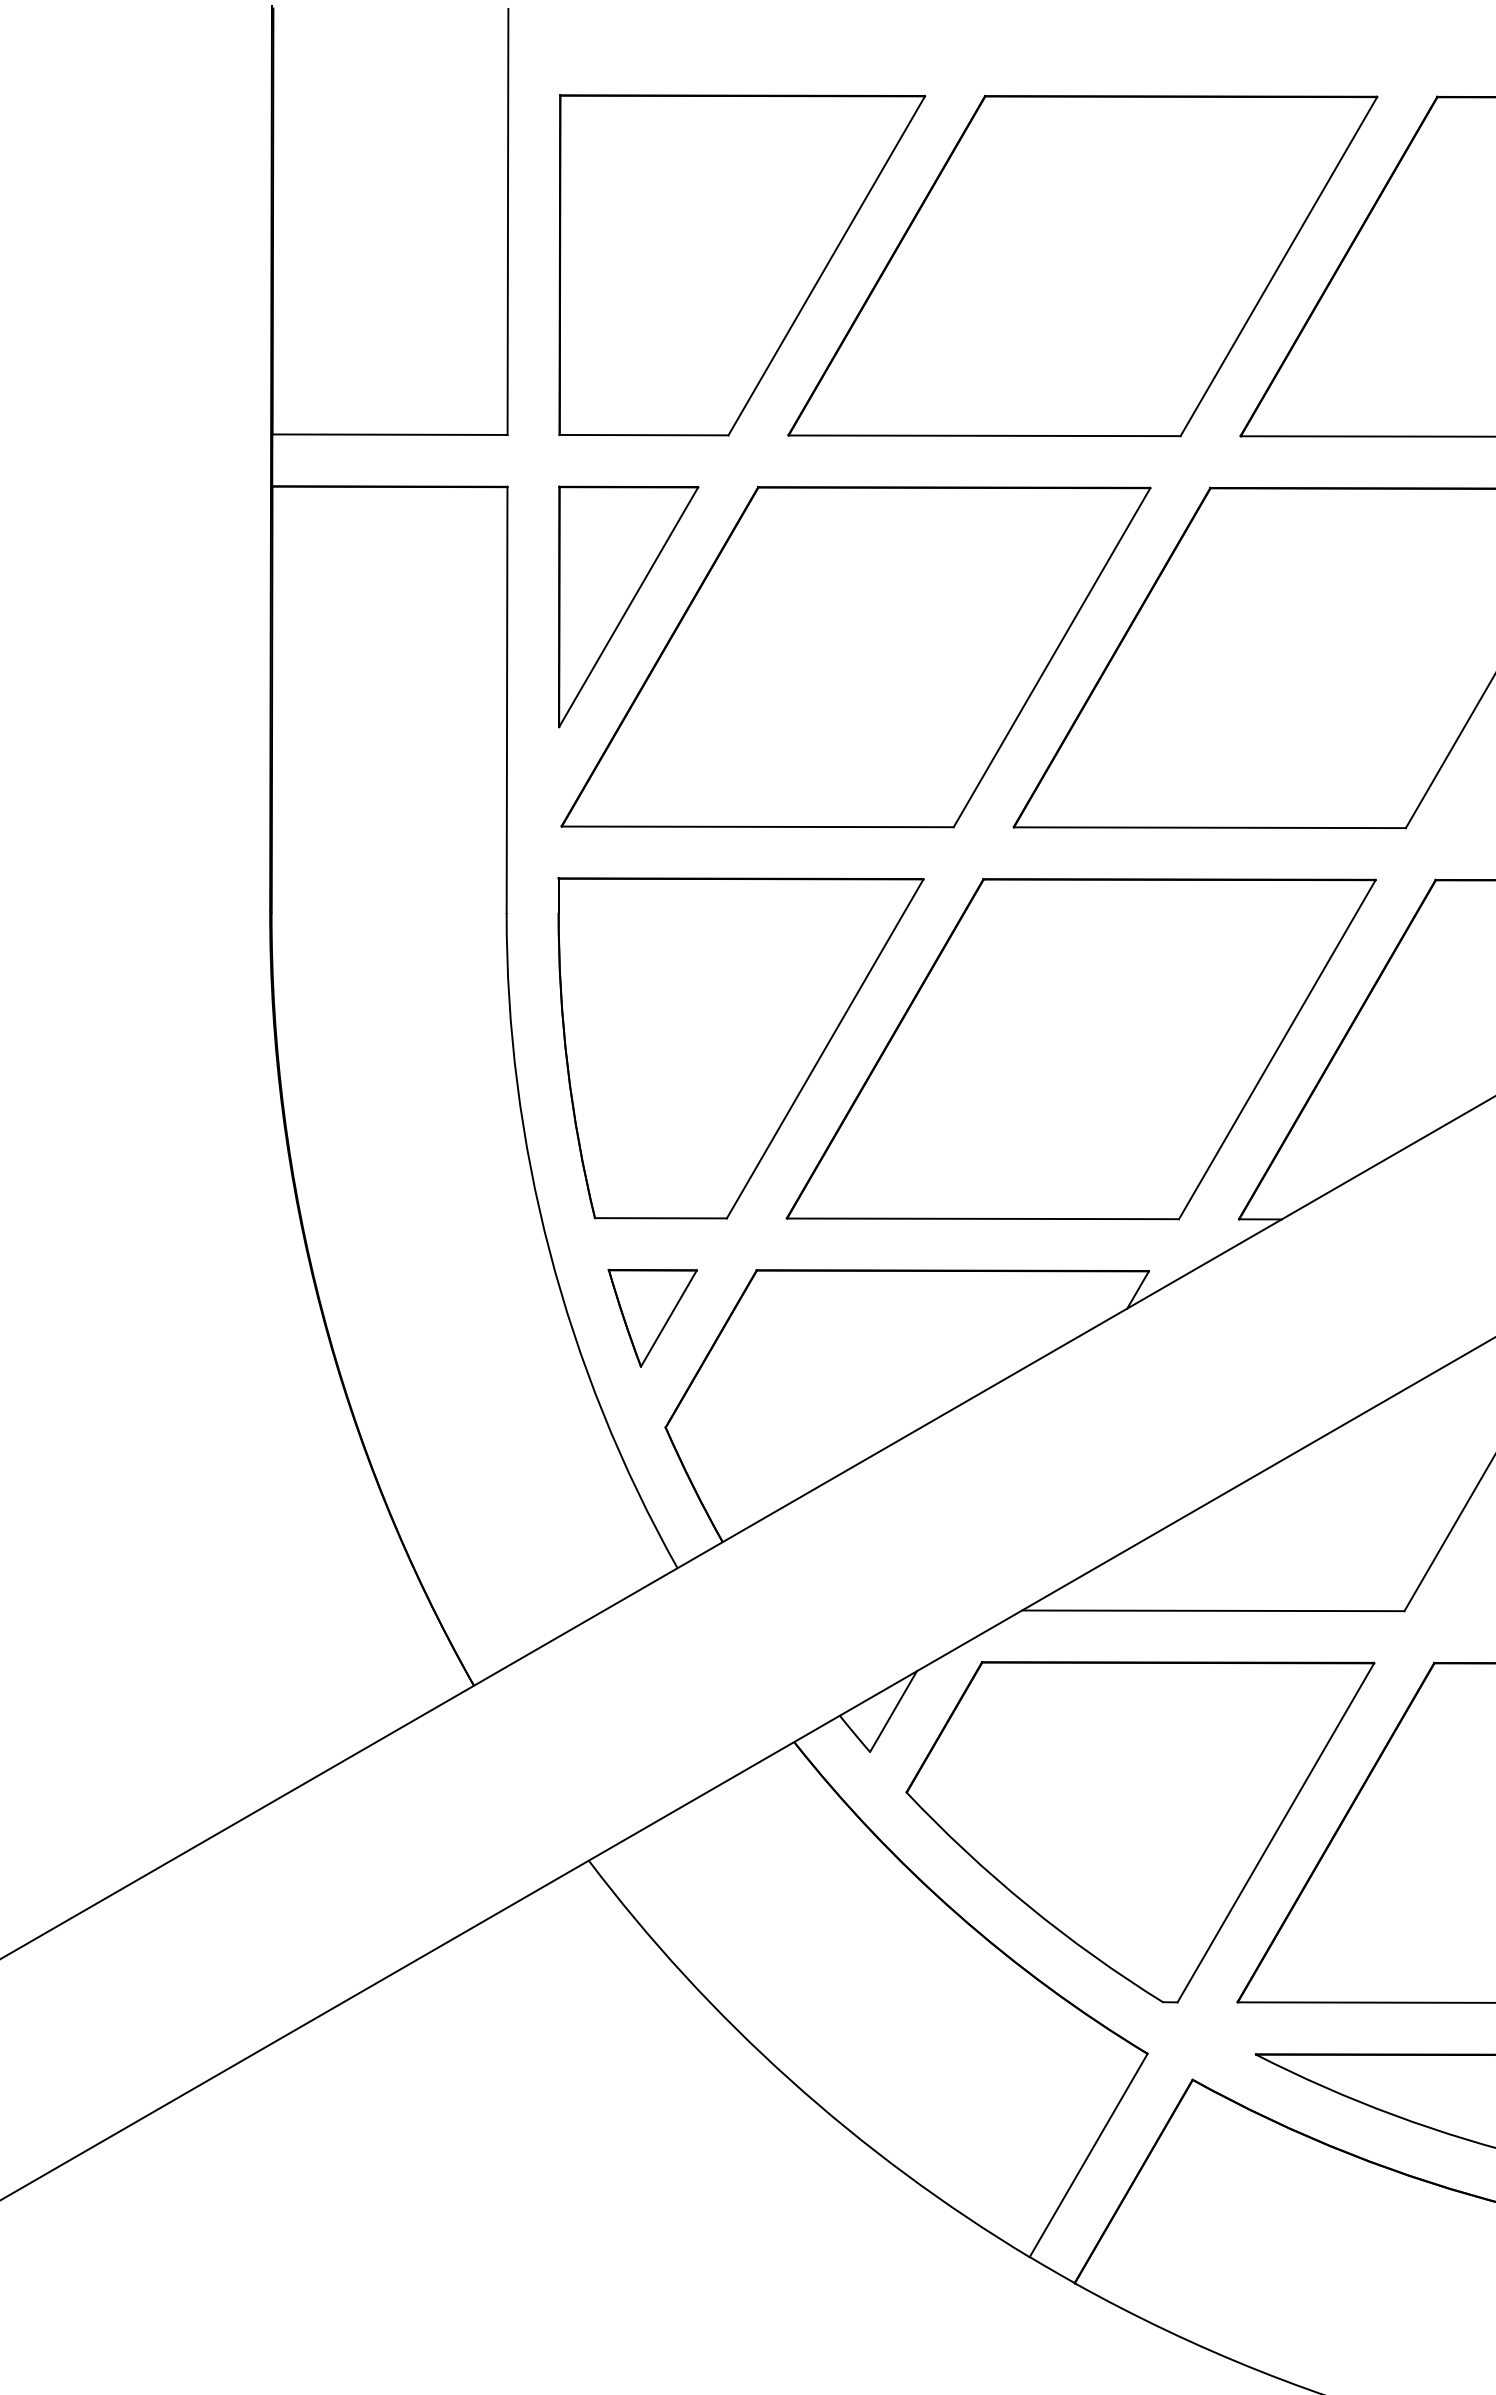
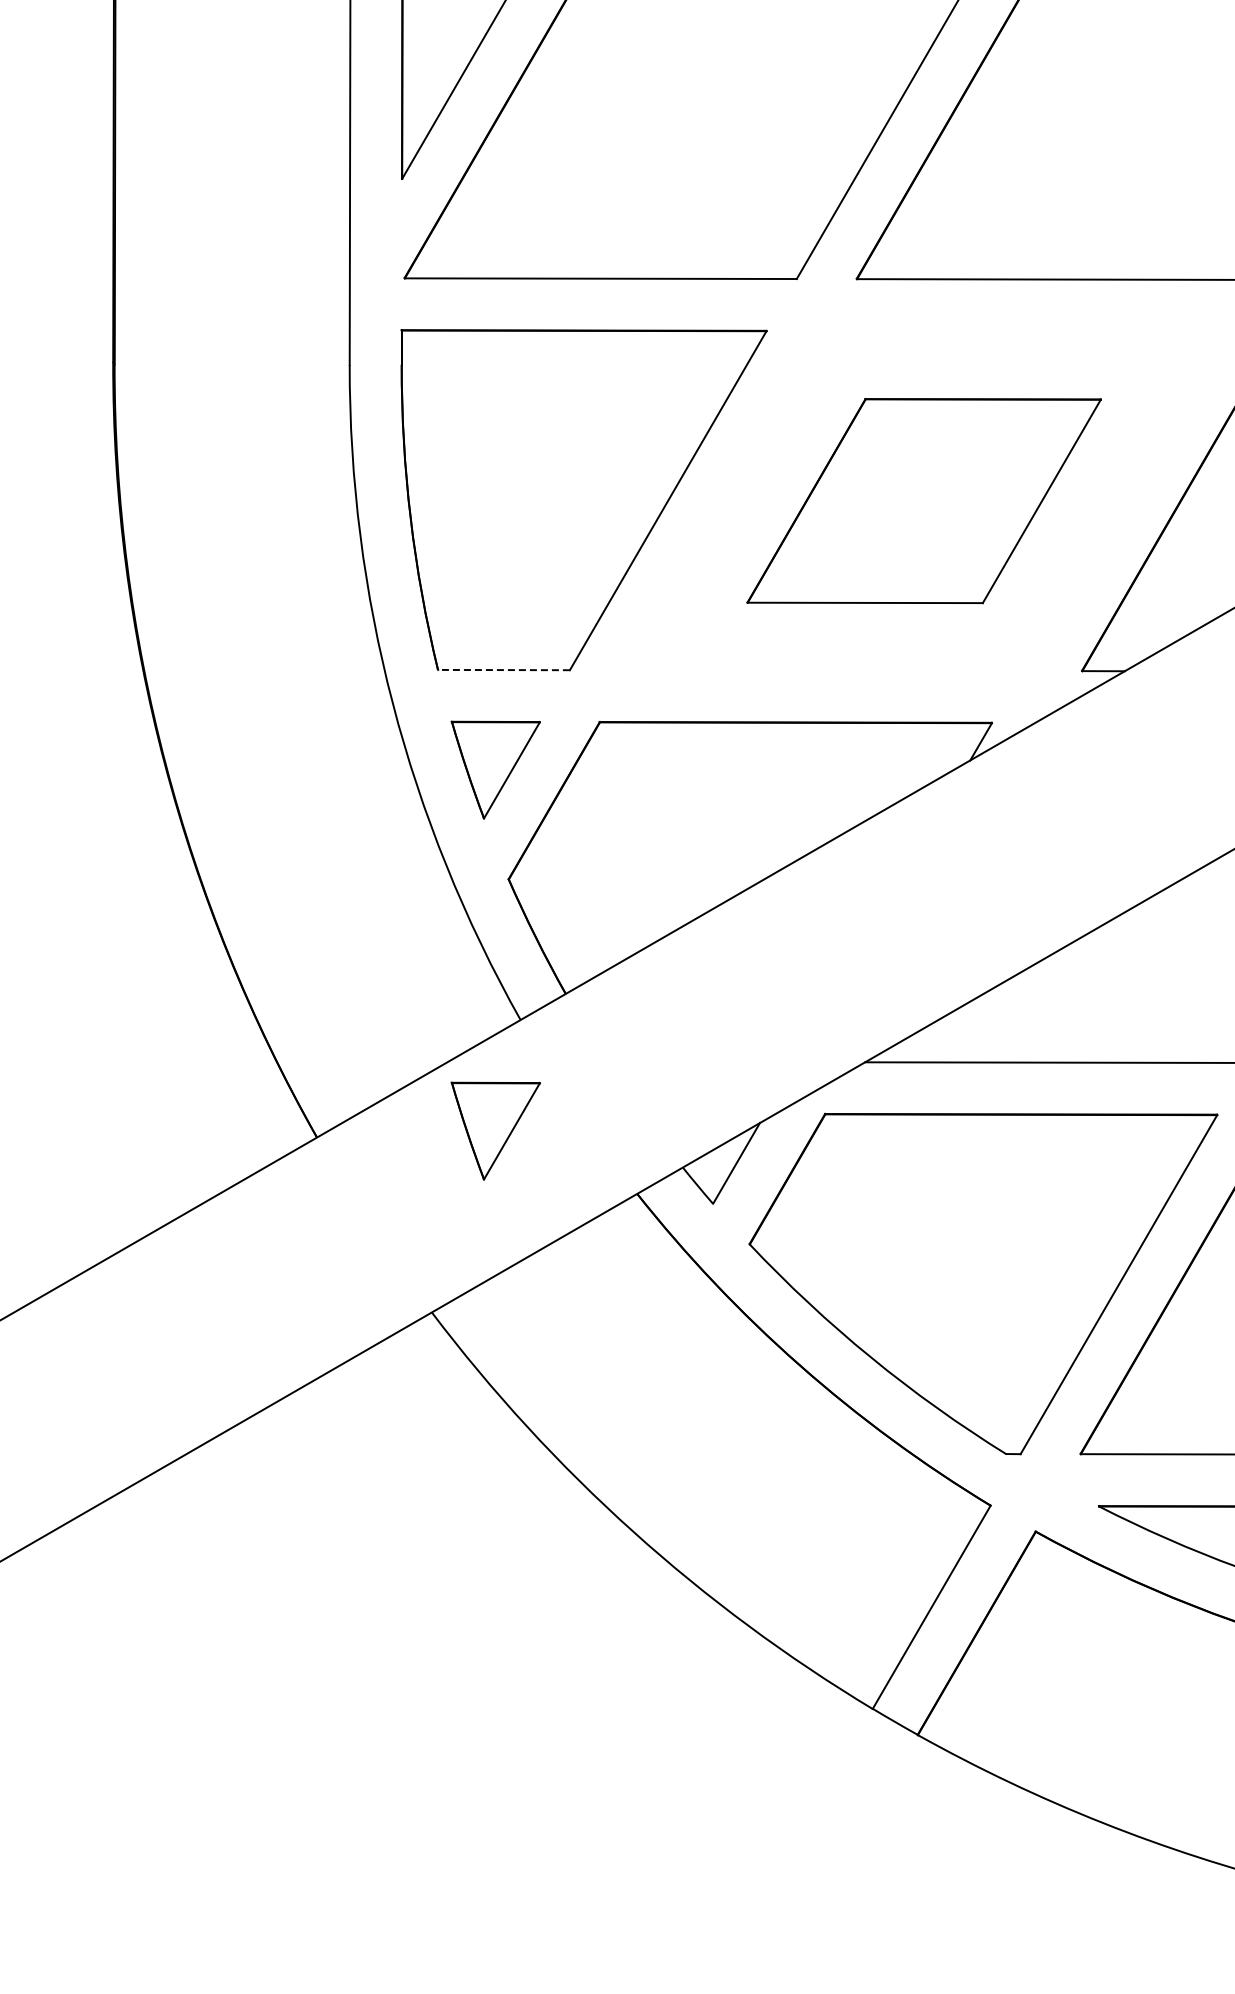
part: (1080, 1049) -> (923, 501), size x0.6
line: (661, 1218) -> (504, 670), solid -> dashed
part: (652, 1679) -> (495, 1131), added

